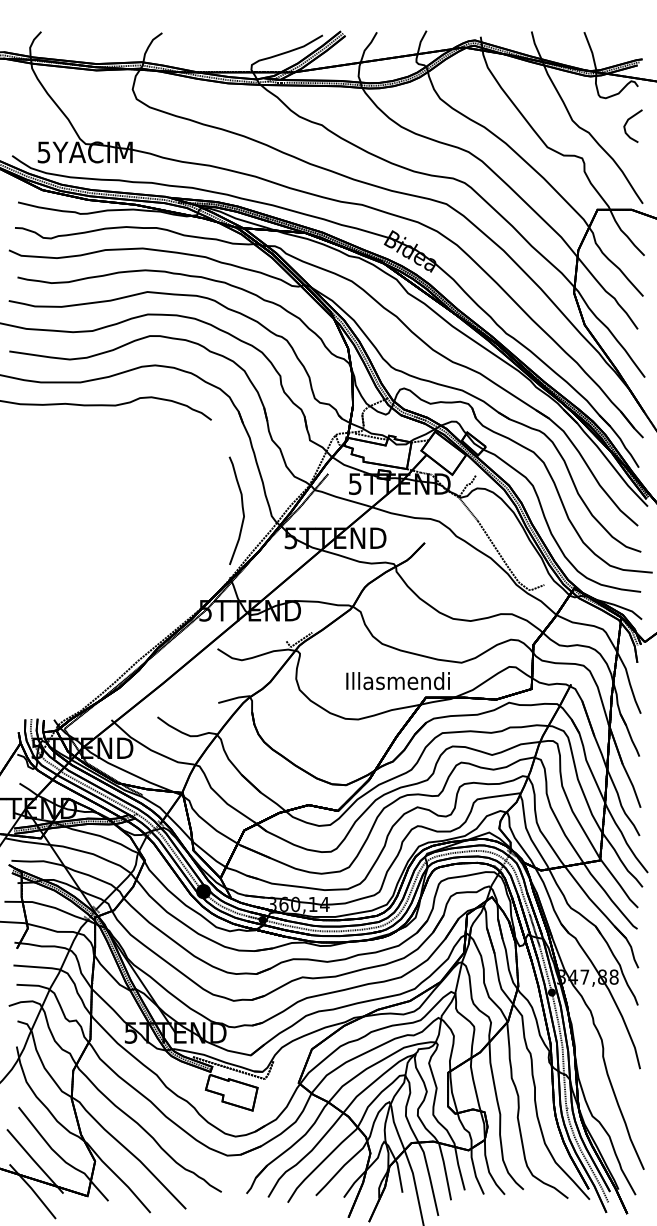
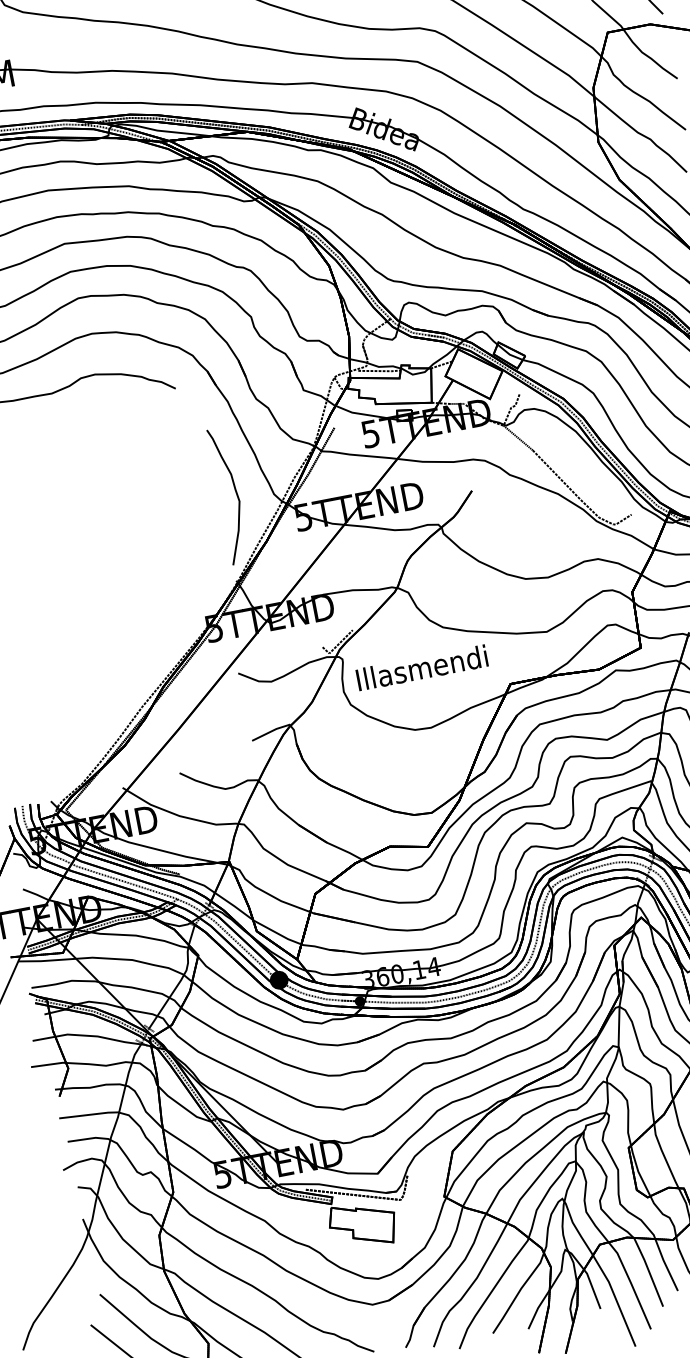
text: (397, 680) -> (421, 667), moved

